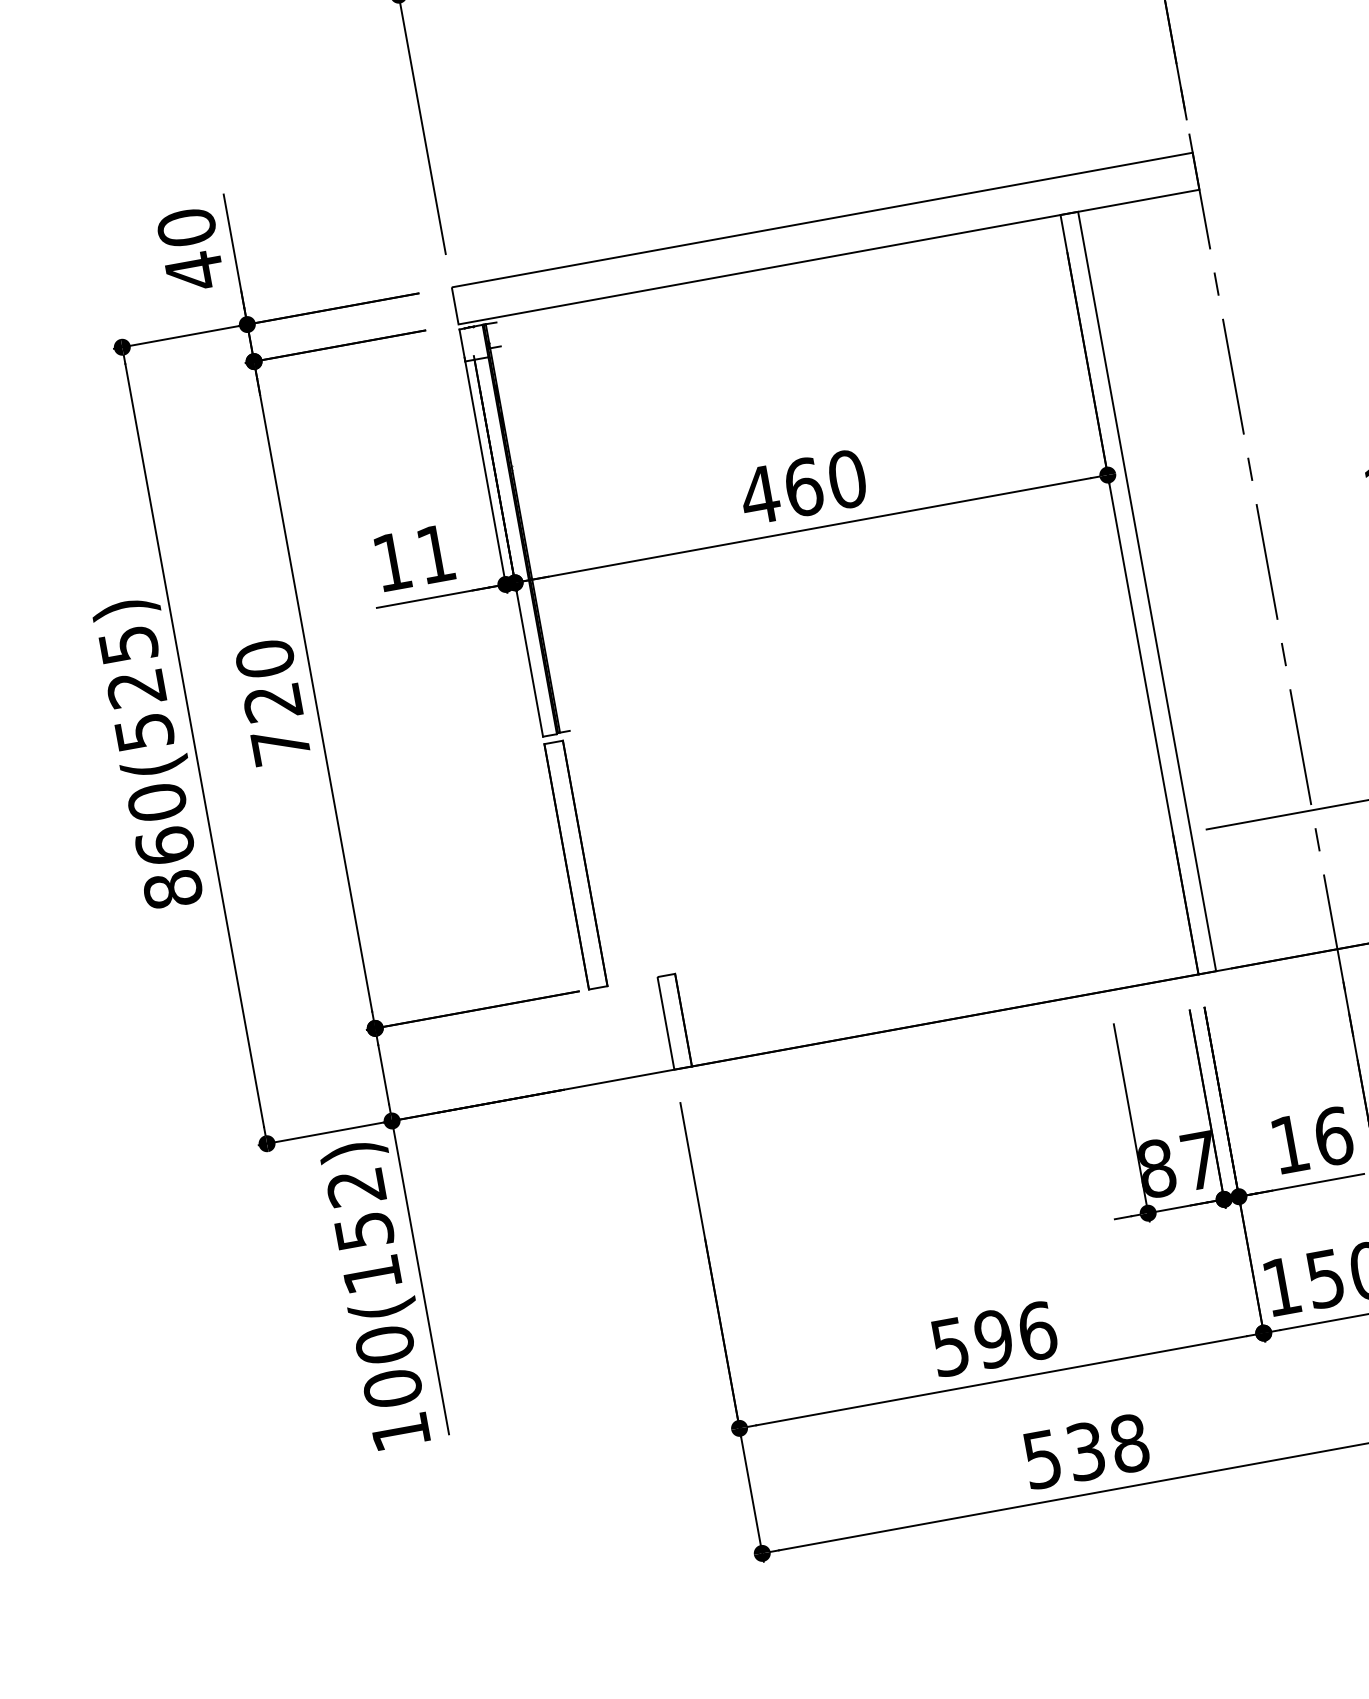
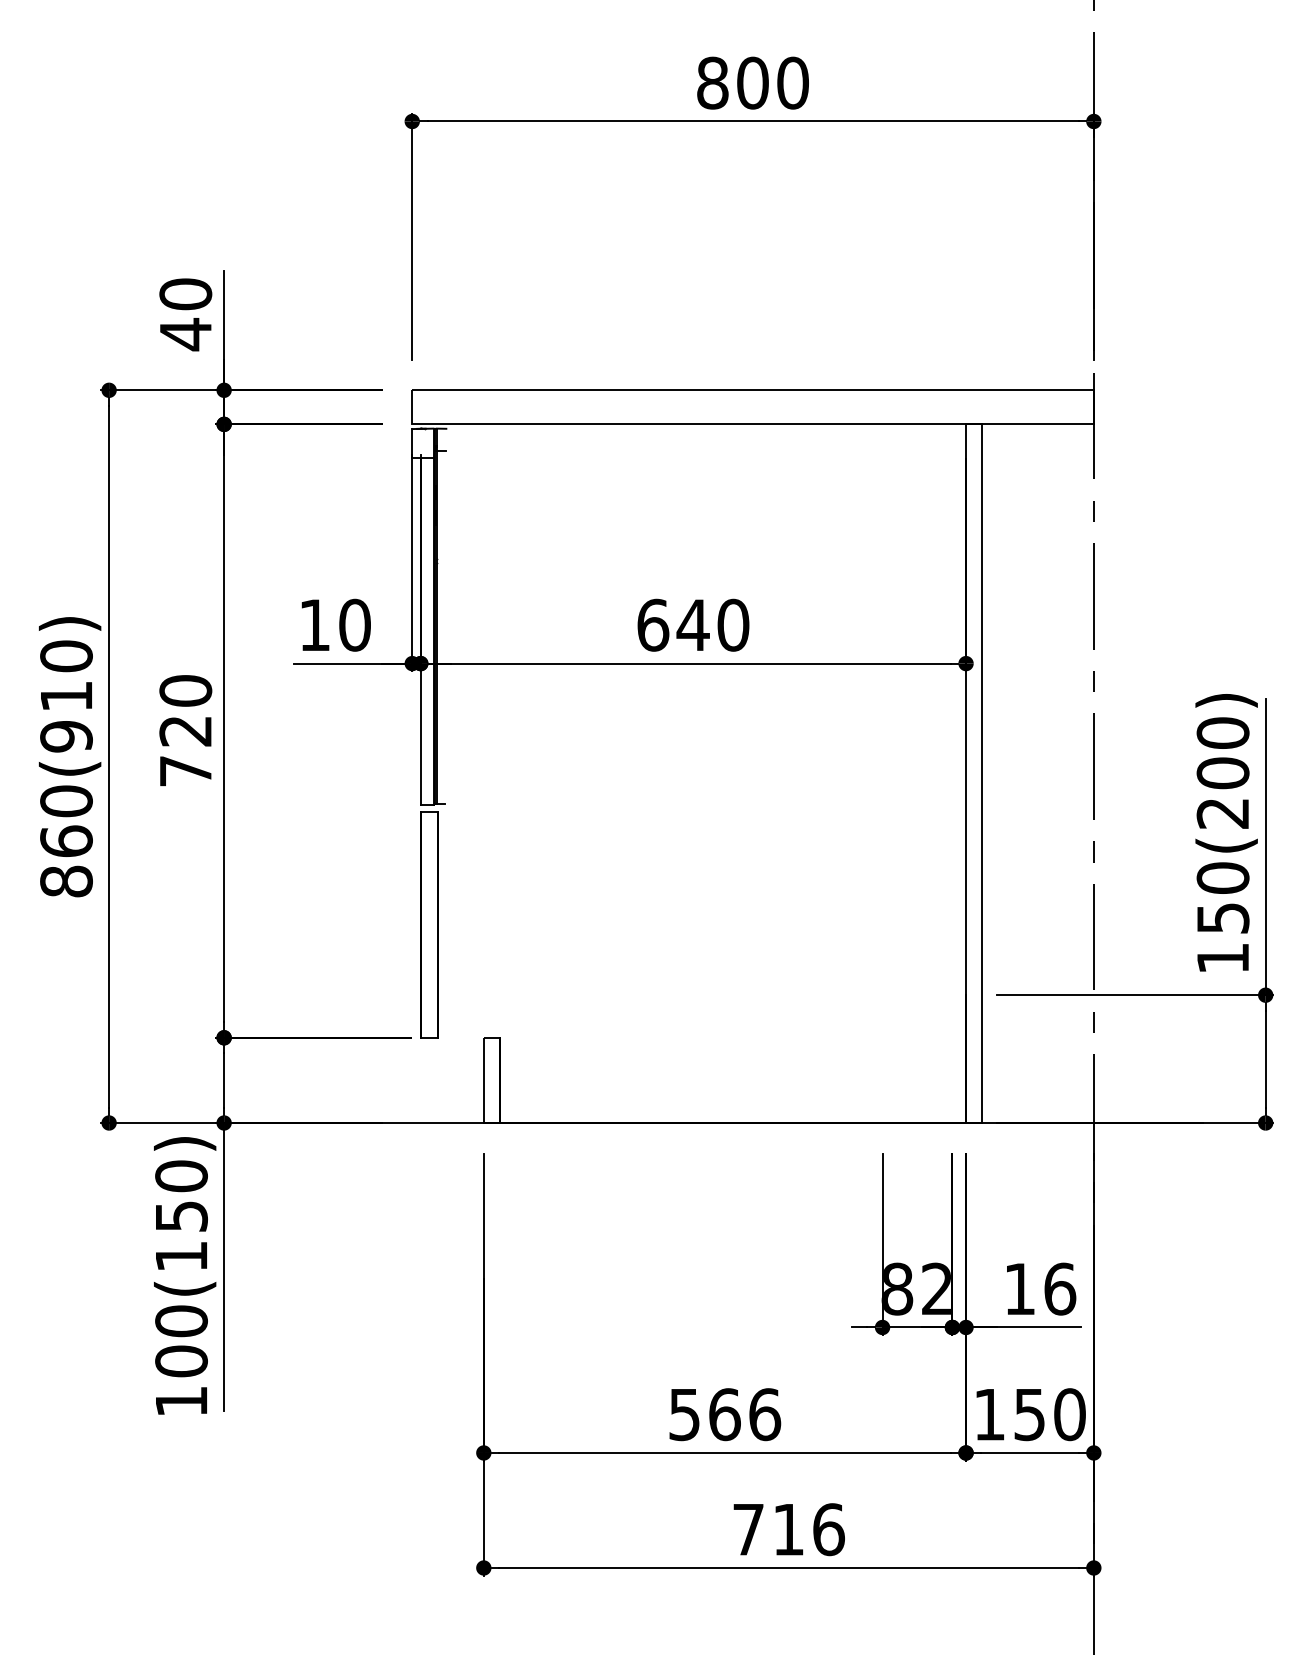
text: (780, 490) -> (672, 624), 460 -> 640
text: (435, 553) -> (354, 624), 11 -> 10
text: (136, 688) -> (66, 696), 860(525) -> 860(910)
text: (1199, 1160) -> (936, 1288), 87 -> 82
text: (356, 1187) -> (181, 1176), 100(152) -> 100(150)
text: (993, 1339) -> (724, 1414), 596 -> 566
text: (1085, 1451) -> (788, 1529), 538 -> 716

